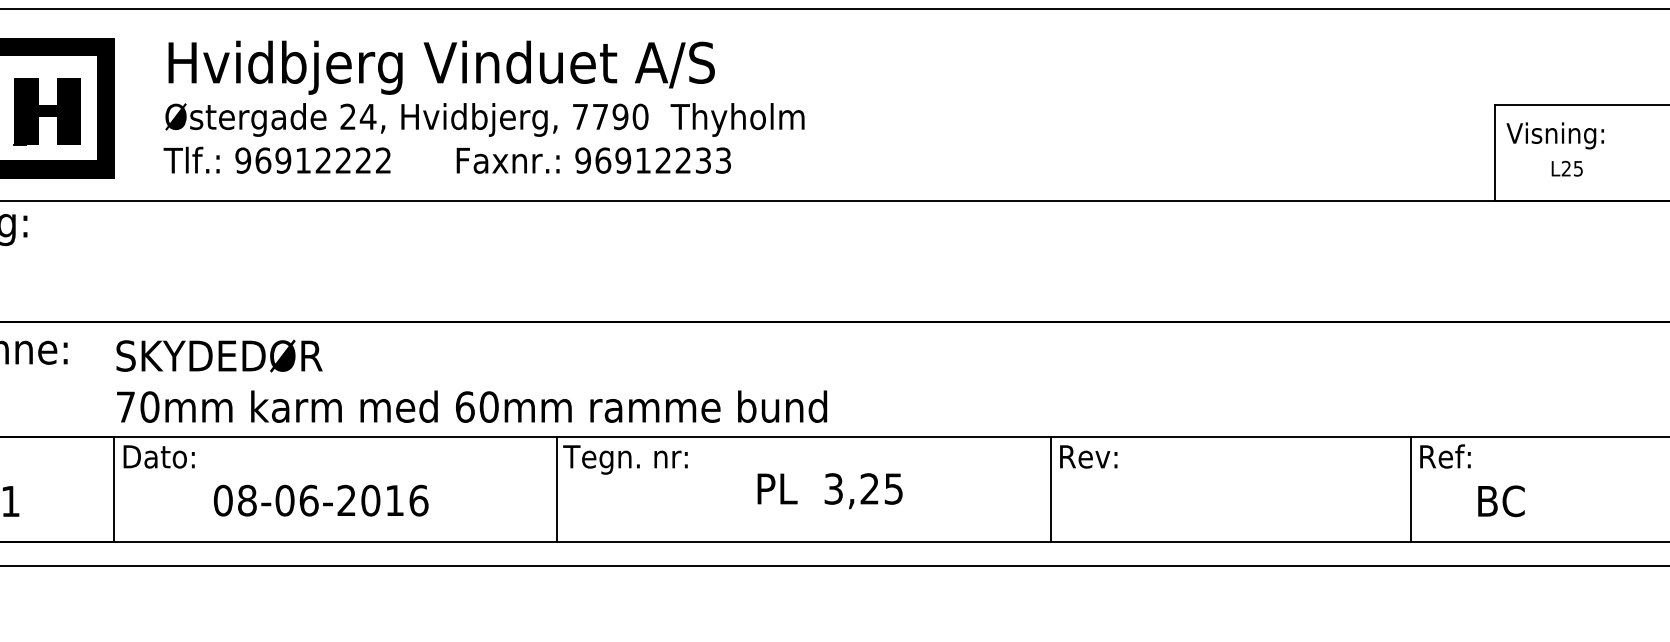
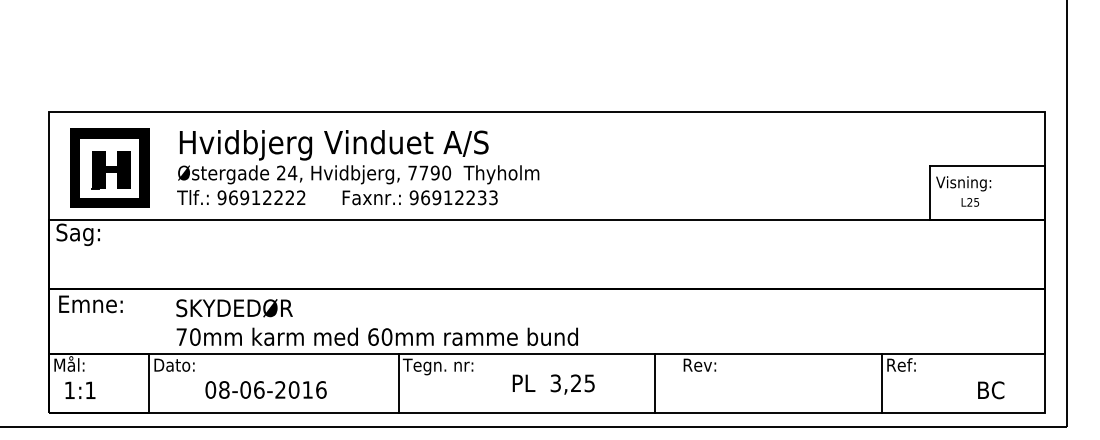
text: (470, 381) -> (376, 322), moved
line: (1050, 489) -> (655, 383), moved
text: (1502, 501) -> (991, 390), moved

